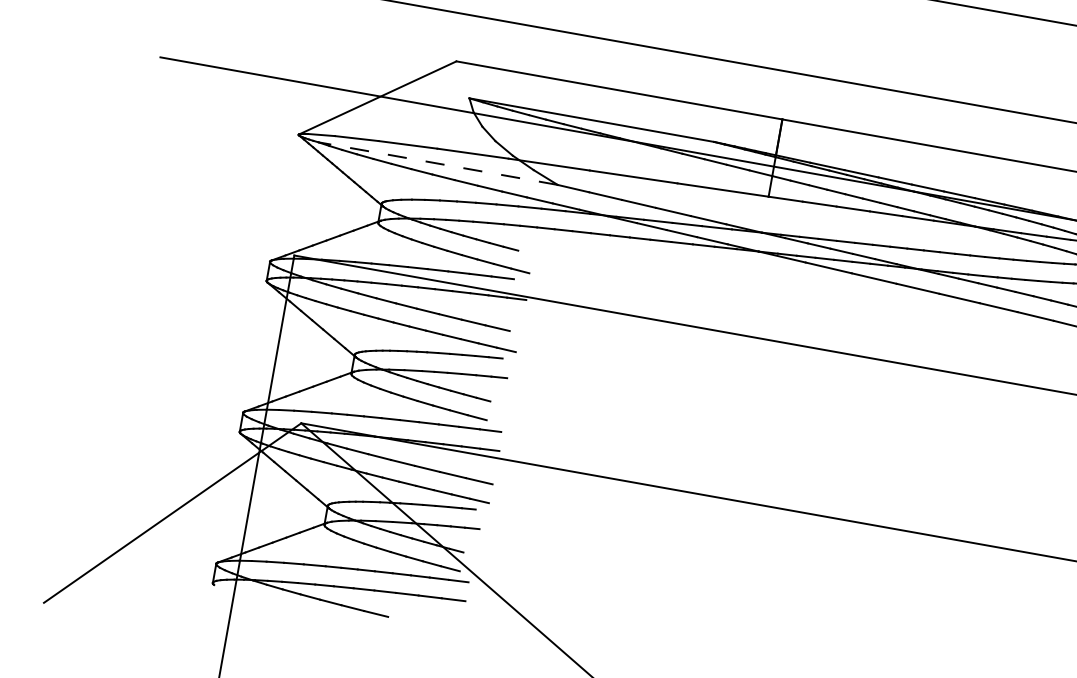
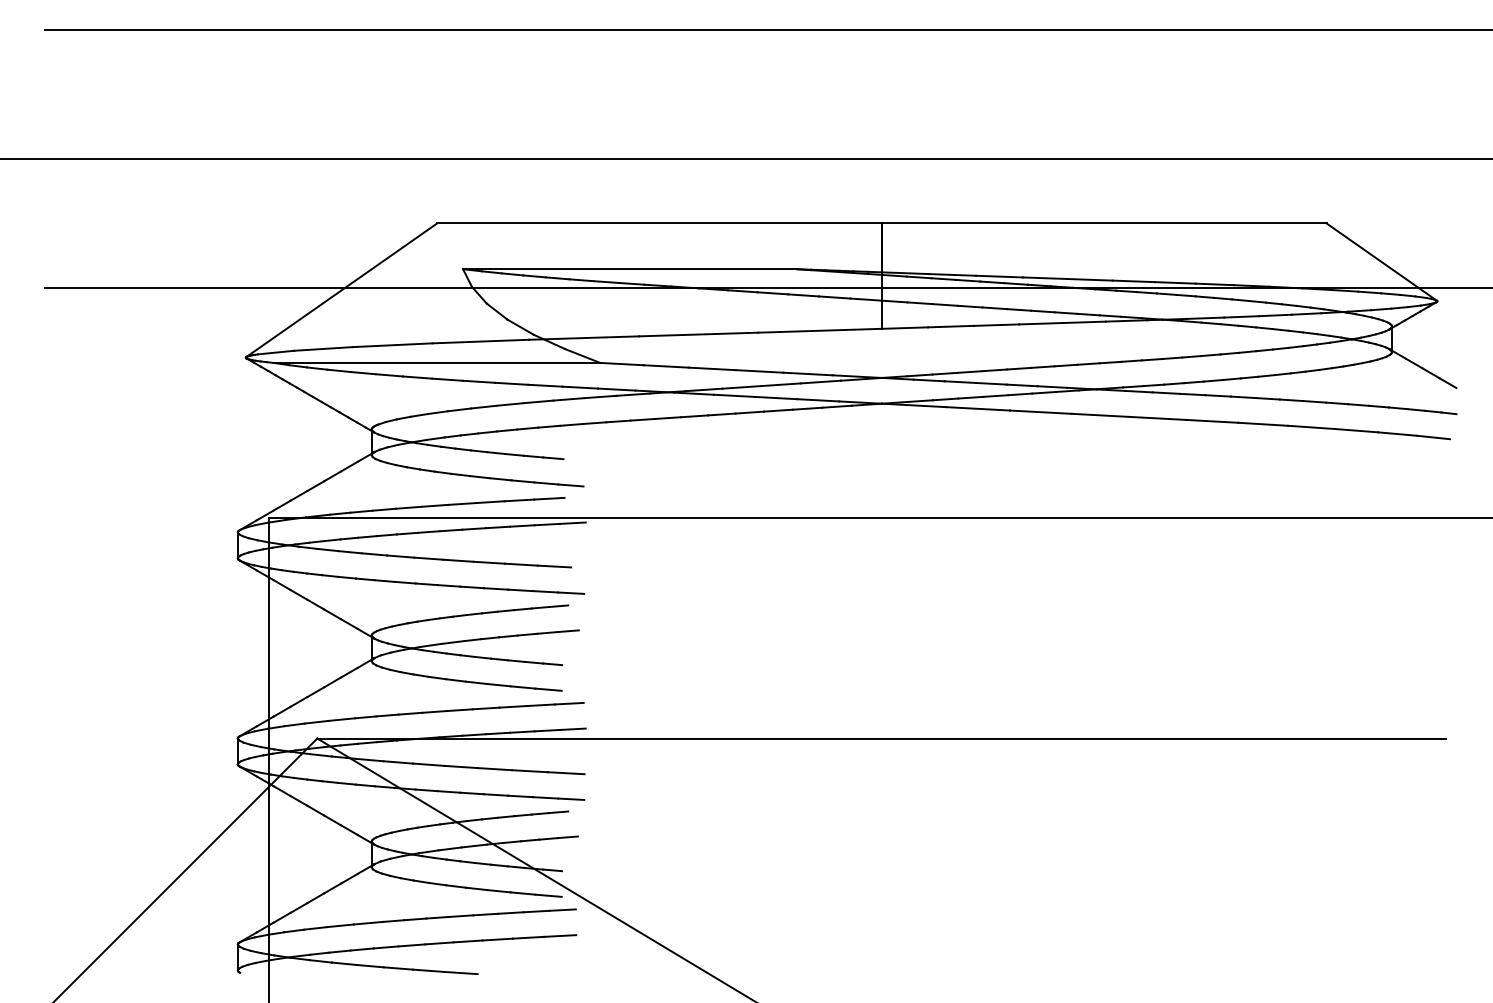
line: (437, 163) -> (436, 362), dashed -> solid

